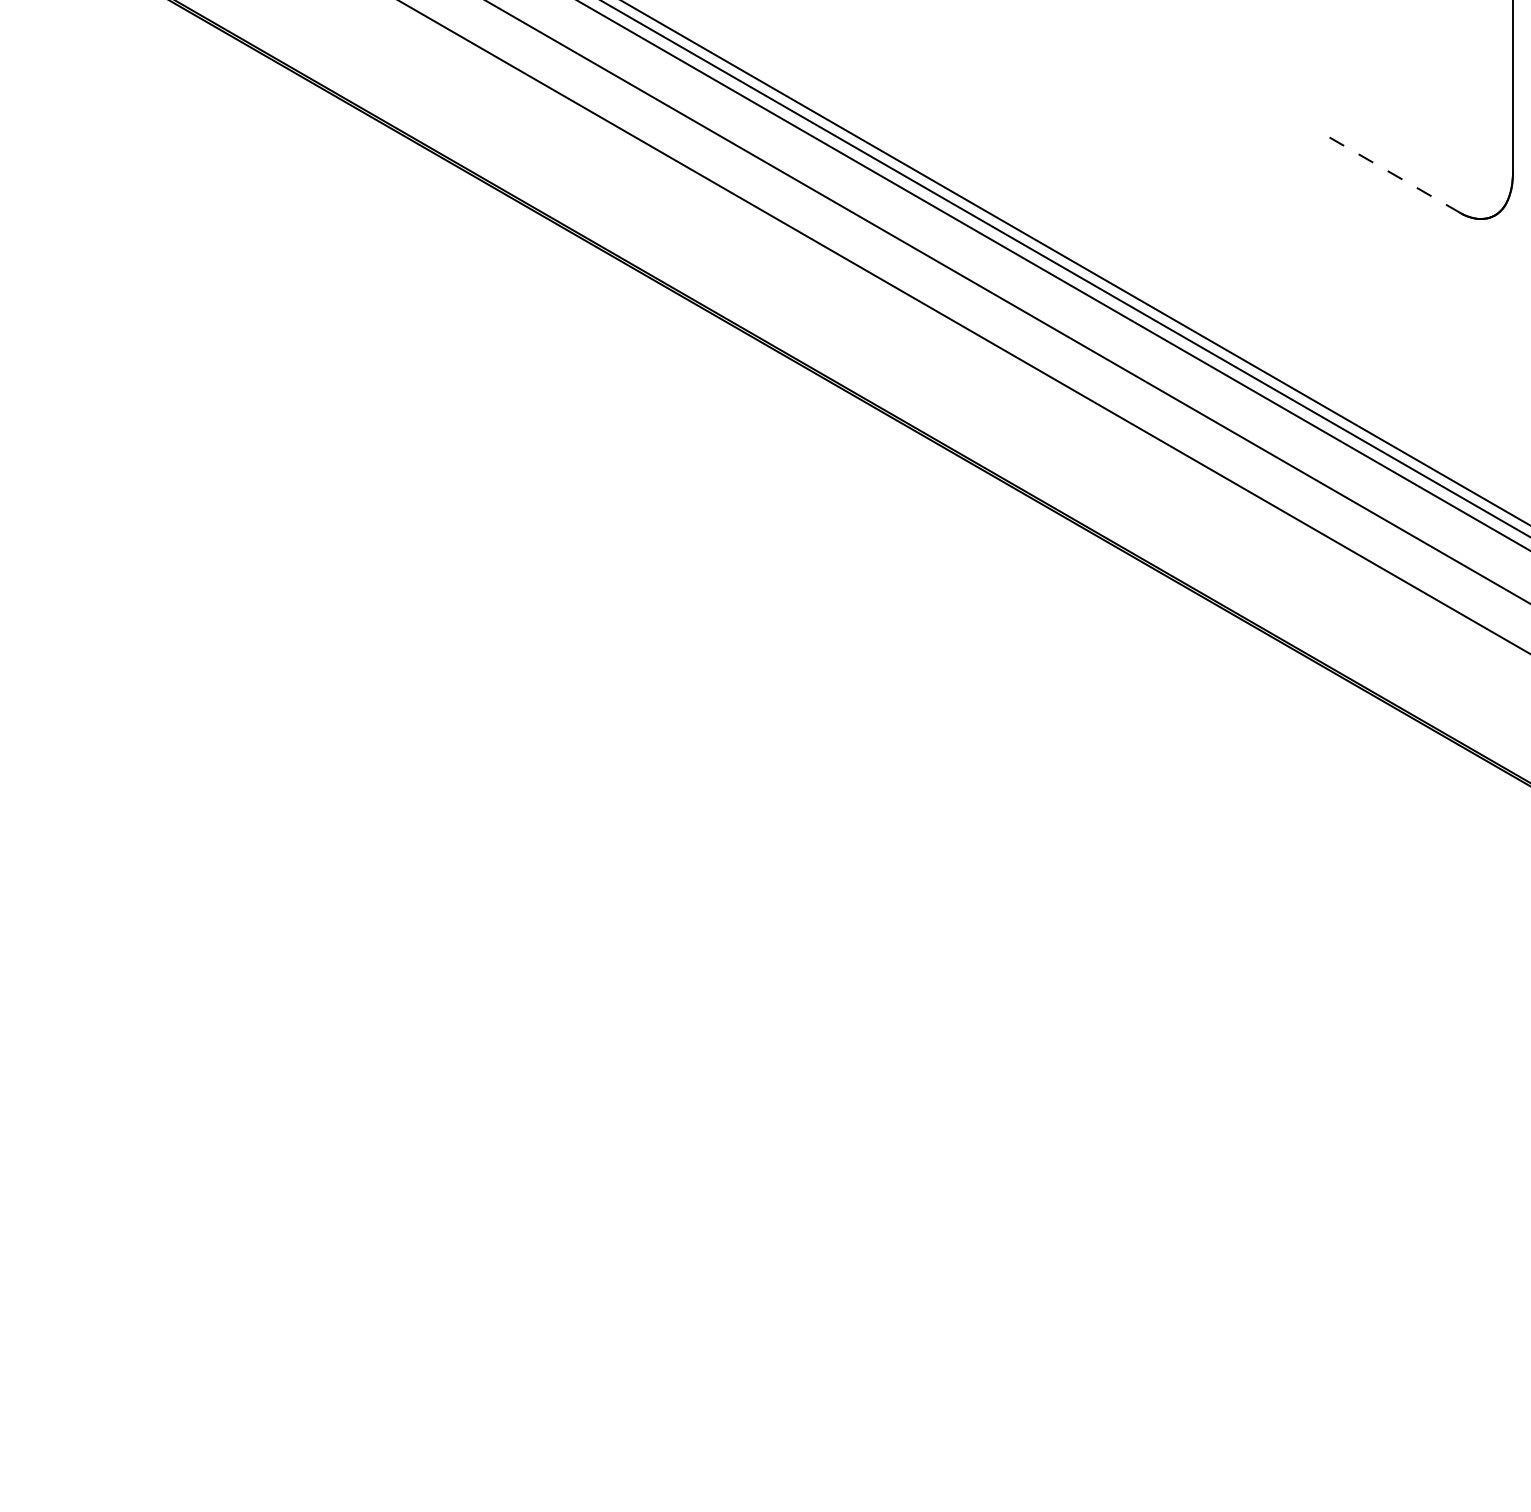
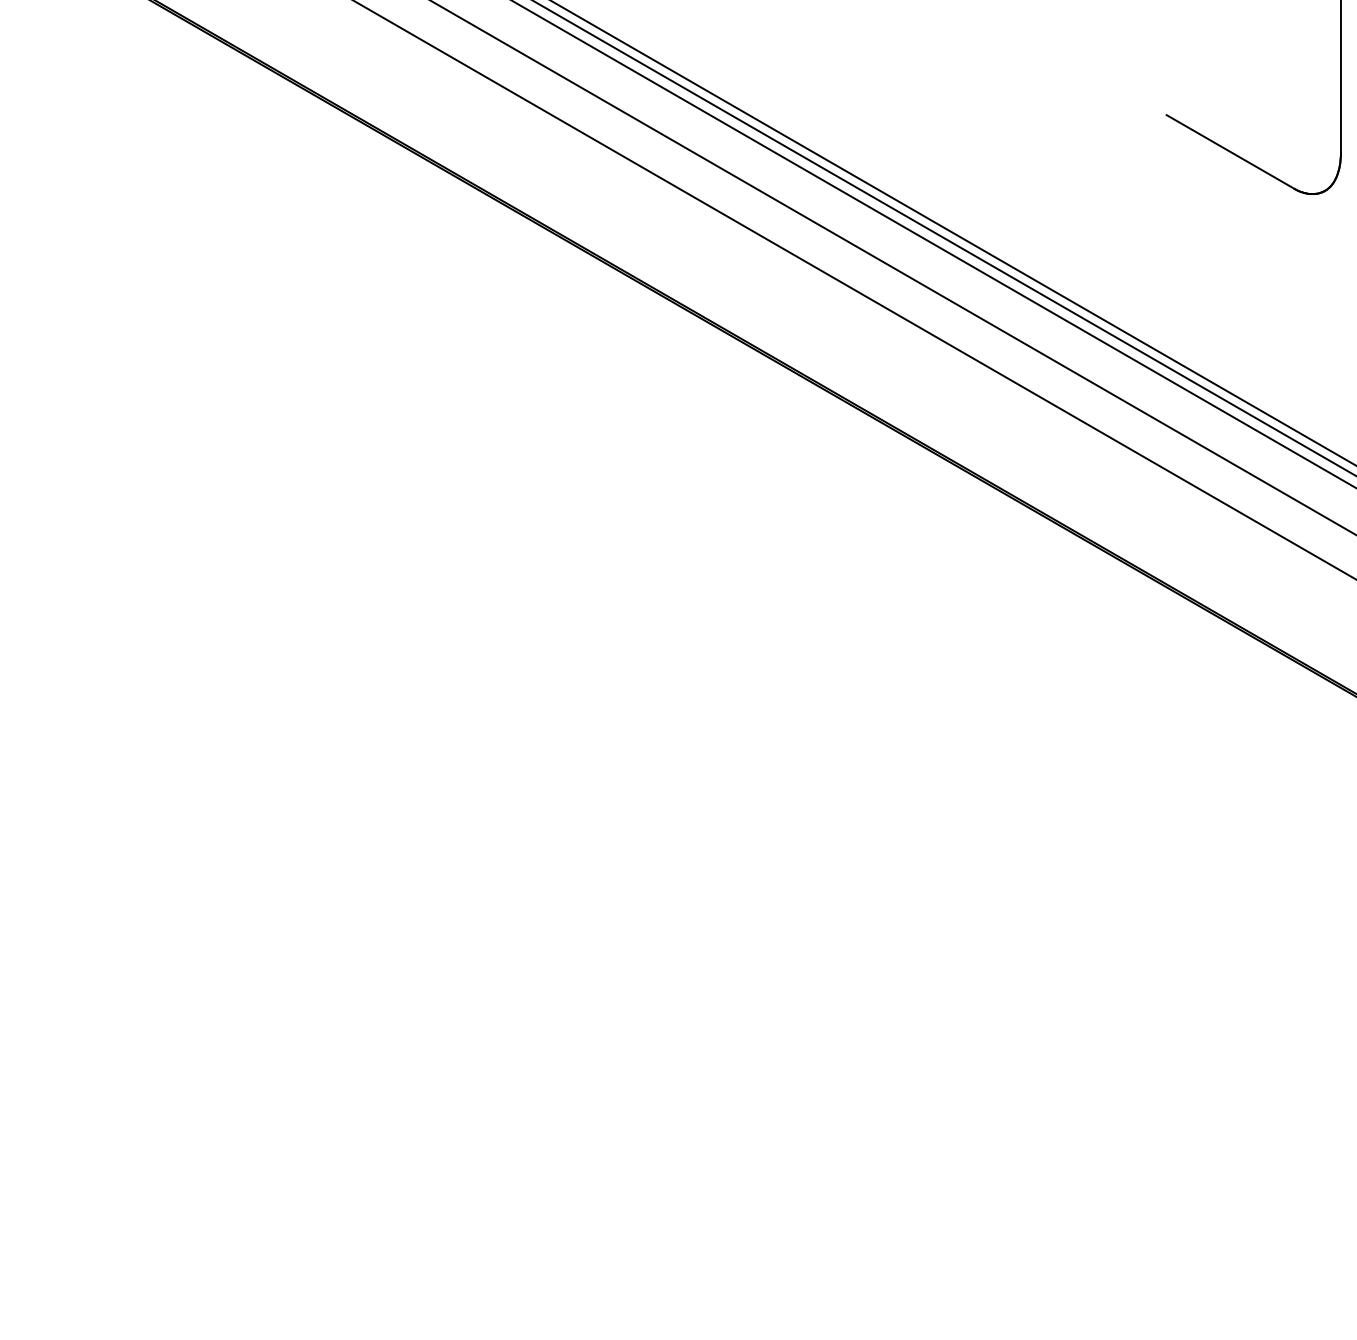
line: (1388, 171) -> (1230, 152), dashed -> solid

